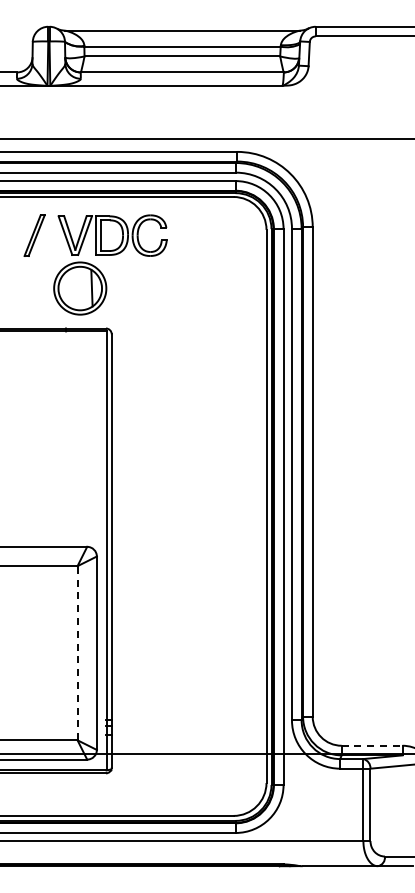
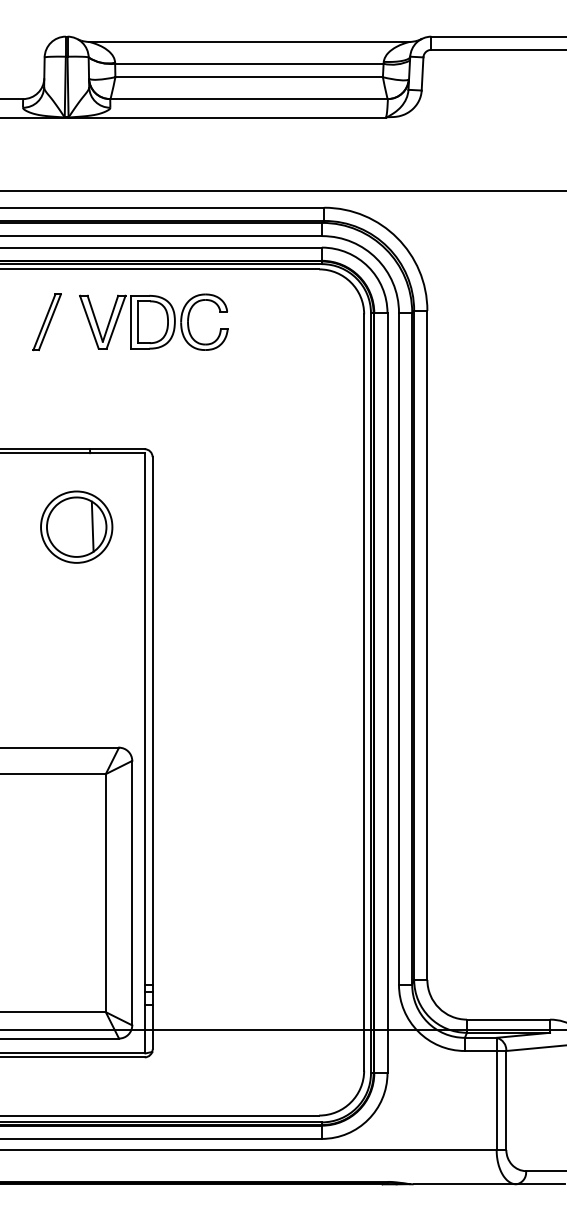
part: (80, 288) -> (77, 527), moved
line: (77, 652) -> (105, 892), dashed -> solid
line: (372, 745) -> (509, 1019), dashed -> solid

